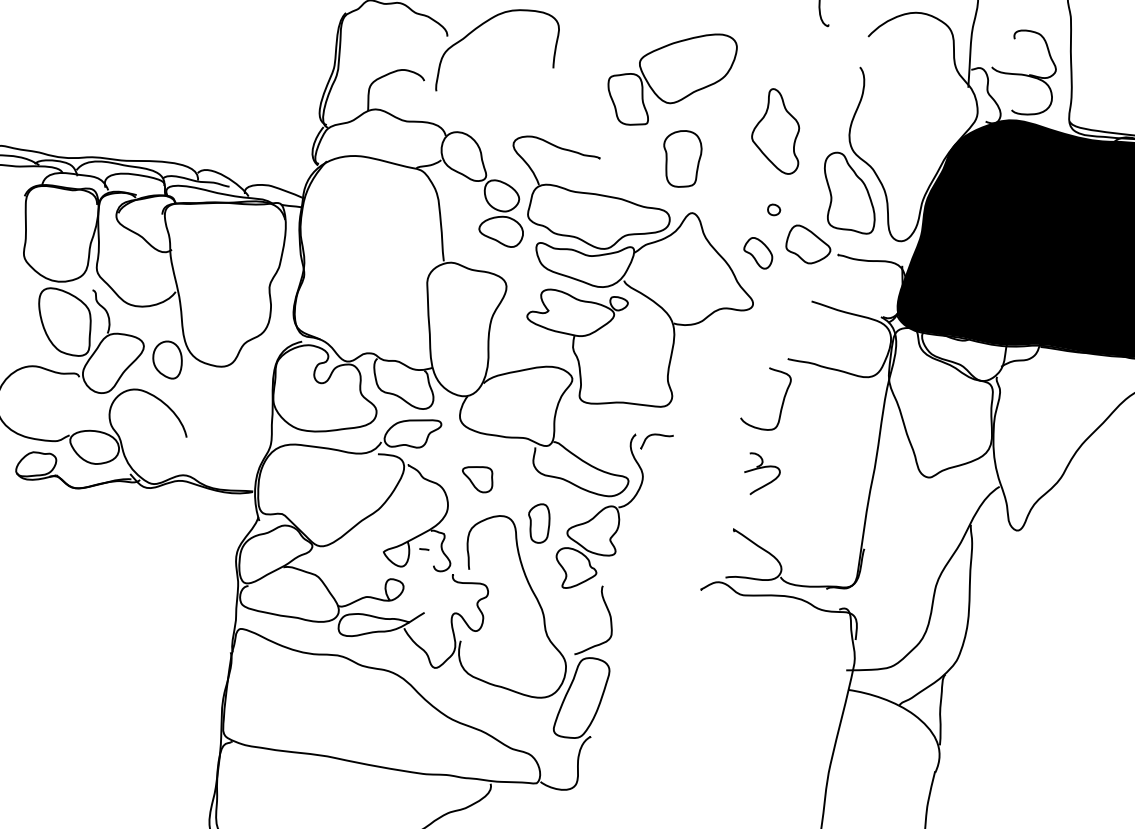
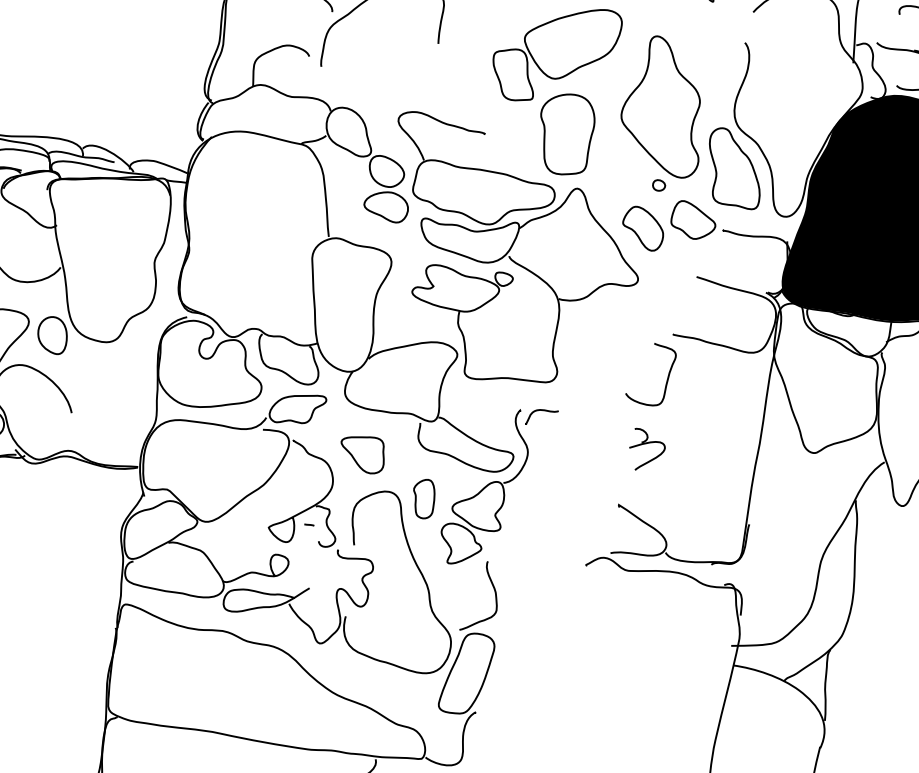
part: (775, 131) -> (660, 107), size x1.67
part: (682, 158) -> (567, 134), size x1.43
part: (758, 253) -> (643, 229), size x1.43
part: (477, 479) -> (362, 455), size x1.43

